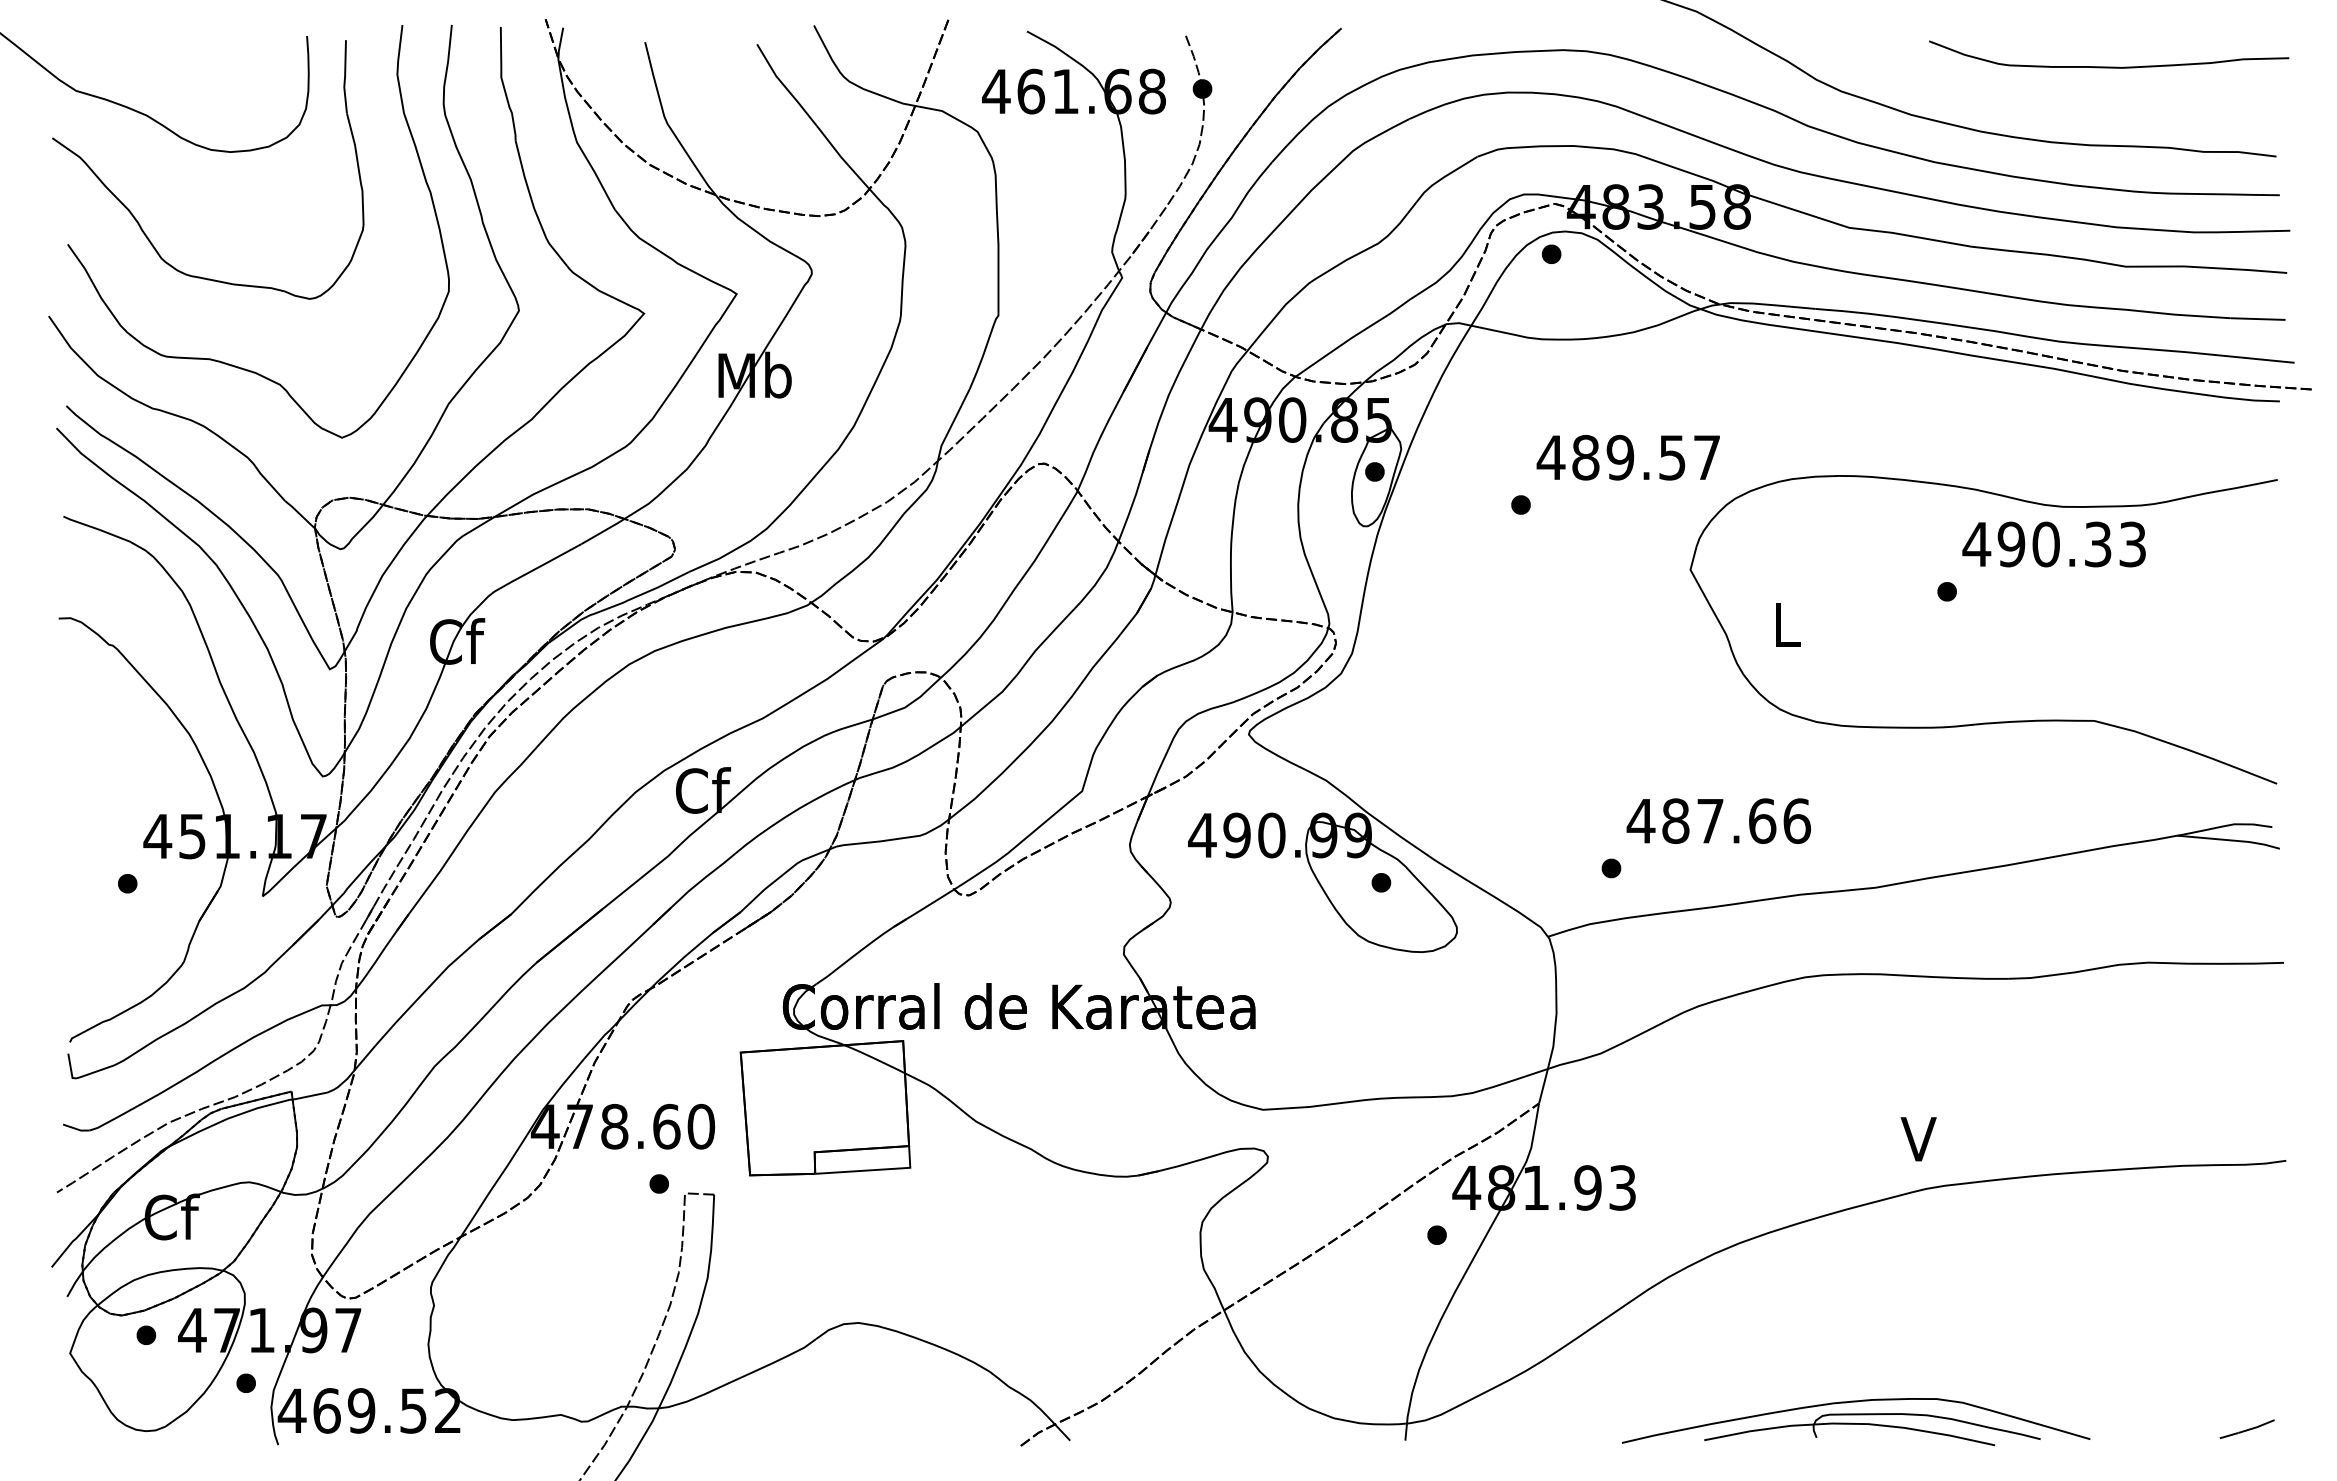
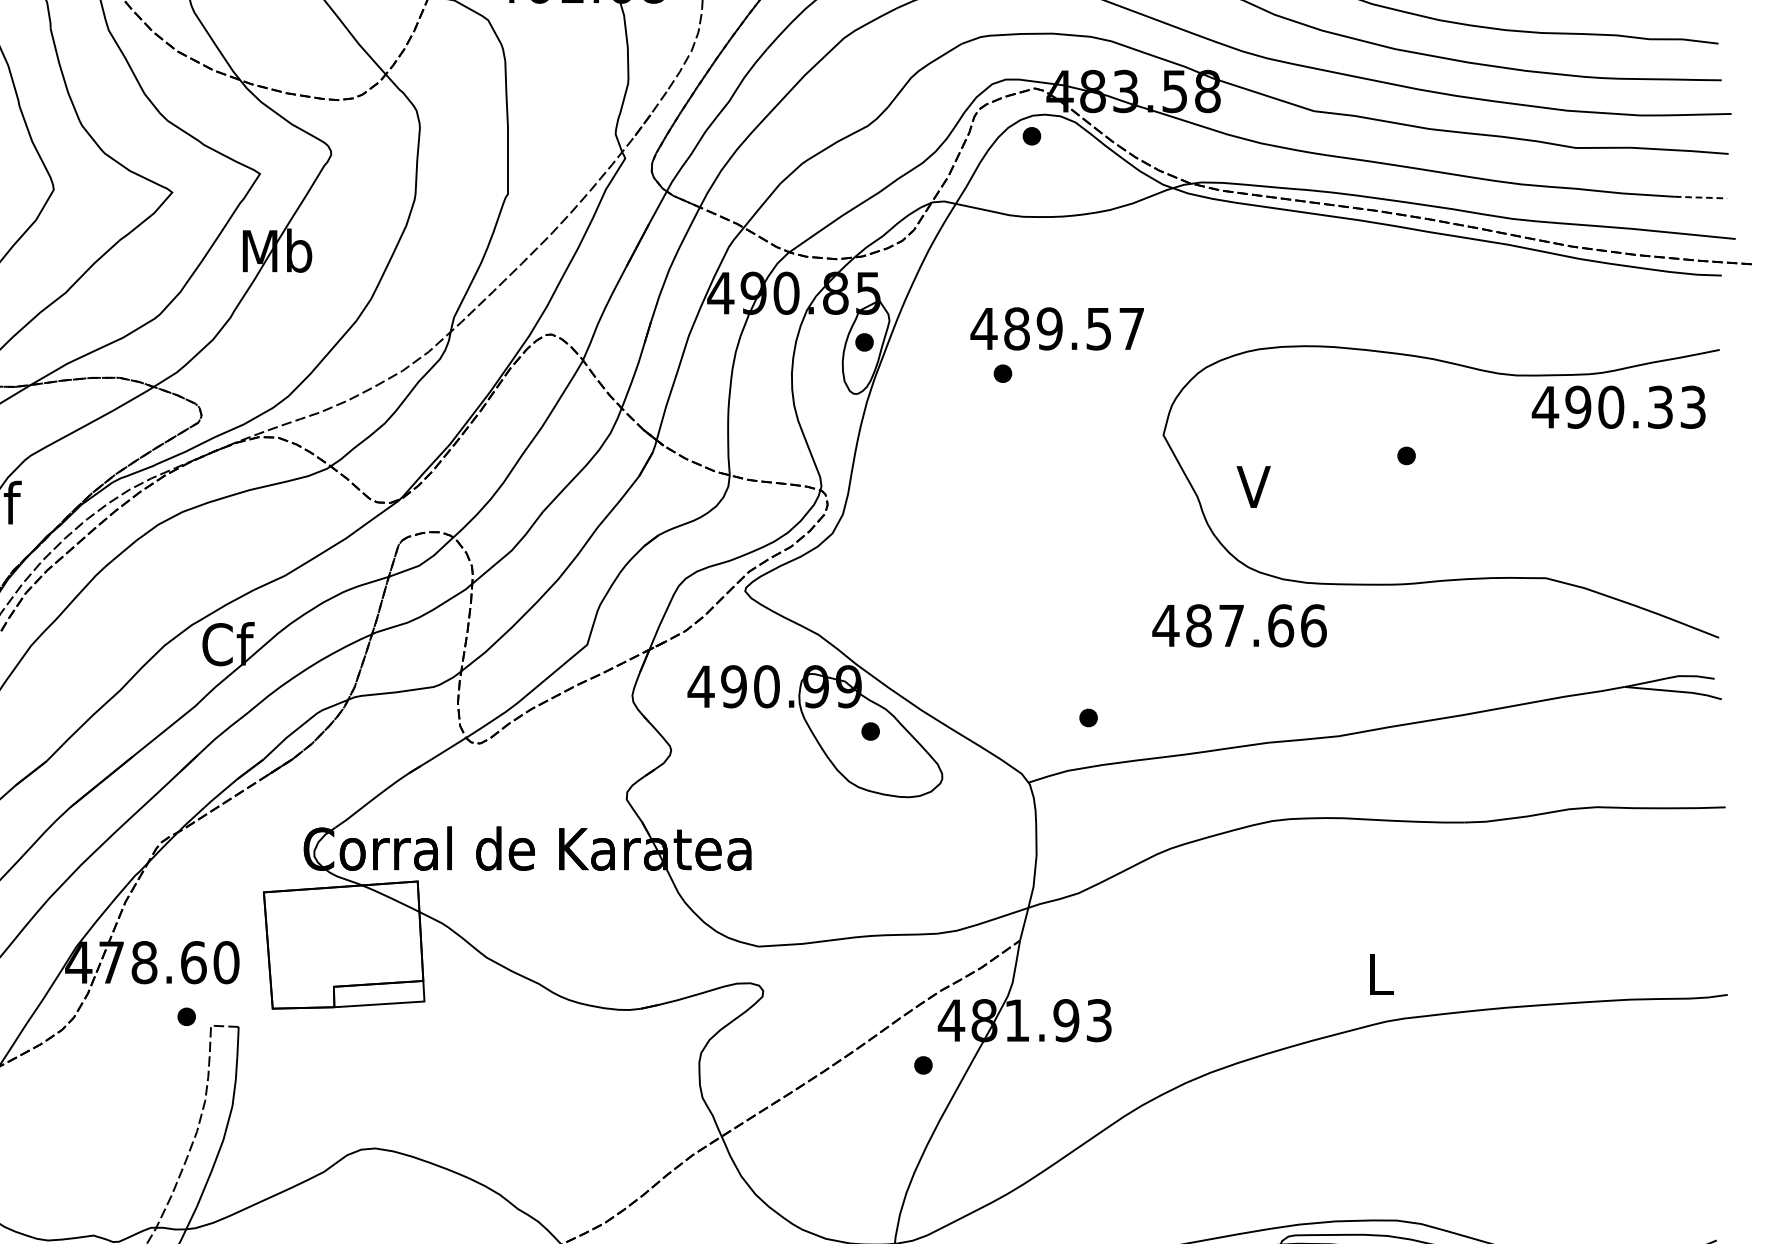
line: (2257, 319) -> (1700, 198), solid -> dashed
text: (1627, 457) -> (1056, 328), moved
text: (2053, 544) -> (1618, 407), moved
text: (1785, 624) -> (1253, 486), L -> V
text: (1718, 820) -> (1239, 625), moved
text: (1918, 1139) -> (1379, 974), V -> L

